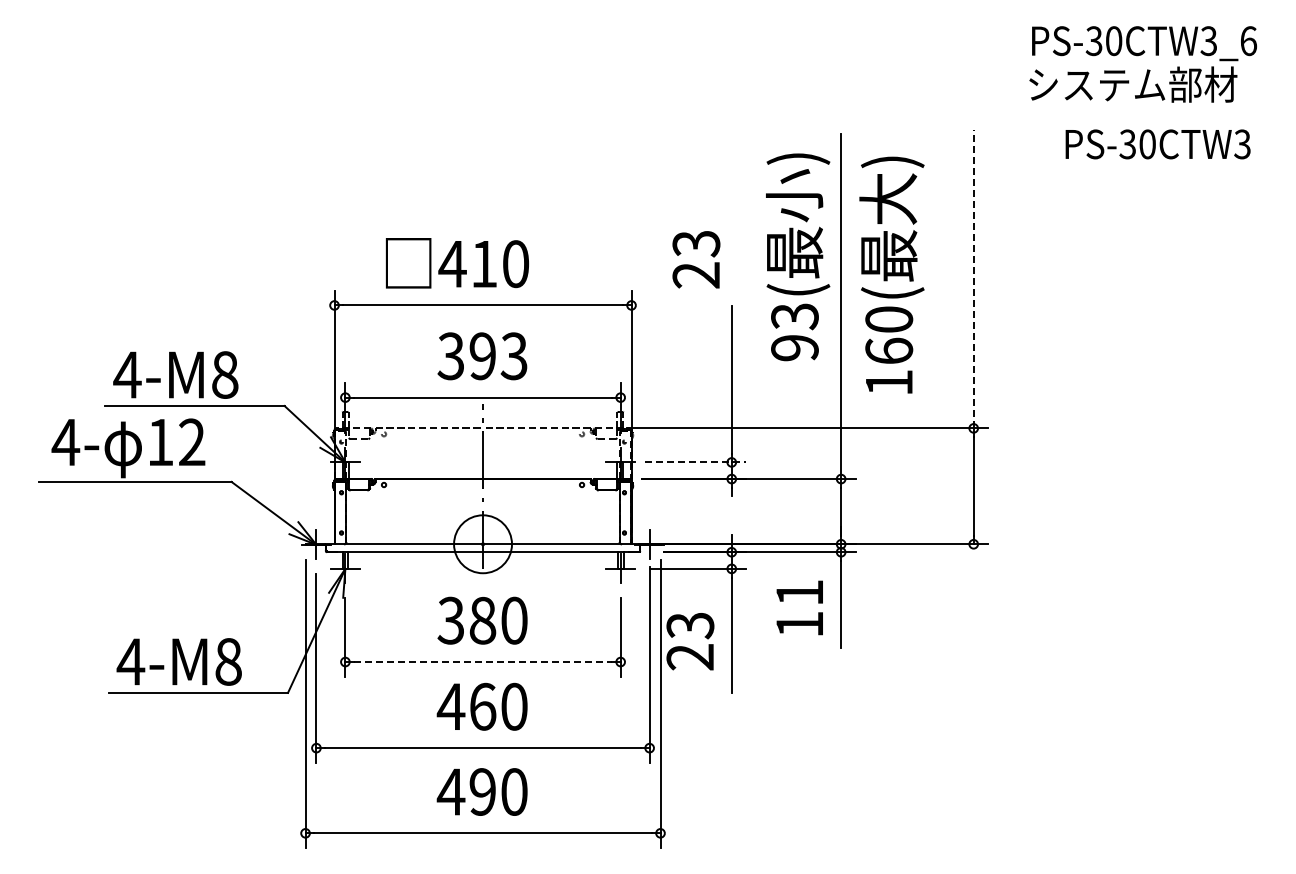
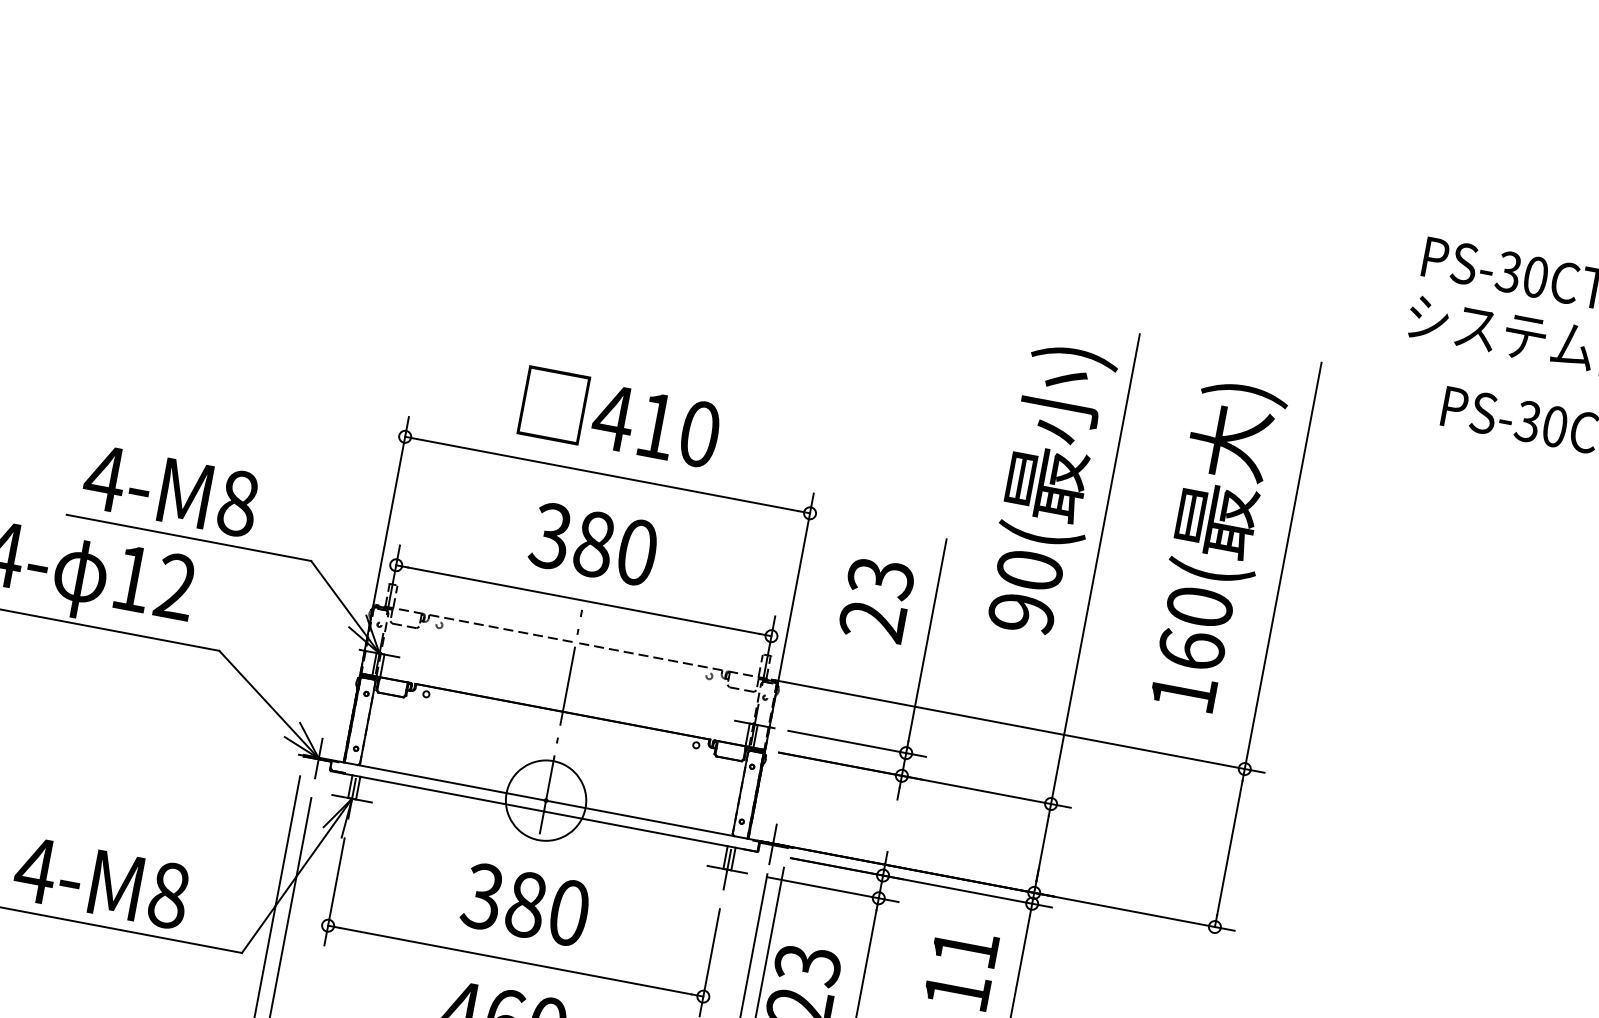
text: (696, 259) -> (877, 599), moved
text: (457, 263) -> (620, 418), moved
text: (891, 274) -> (1214, 546), moved
line: (973, 278) -> (1283, 564), dashed -> solid
text: (794, 316) -> (1029, 570), 93( -> 90(
text: (498, 356) -> (615, 548), 393 -> 380
line: (696, 462) -> (858, 744), dashed -> solid
line: (483, 662) -> (516, 961), dashed -> solid

